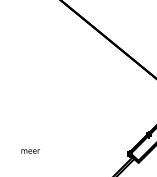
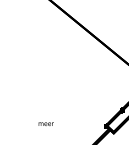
text: (29, 150) -> (45, 123), moved

